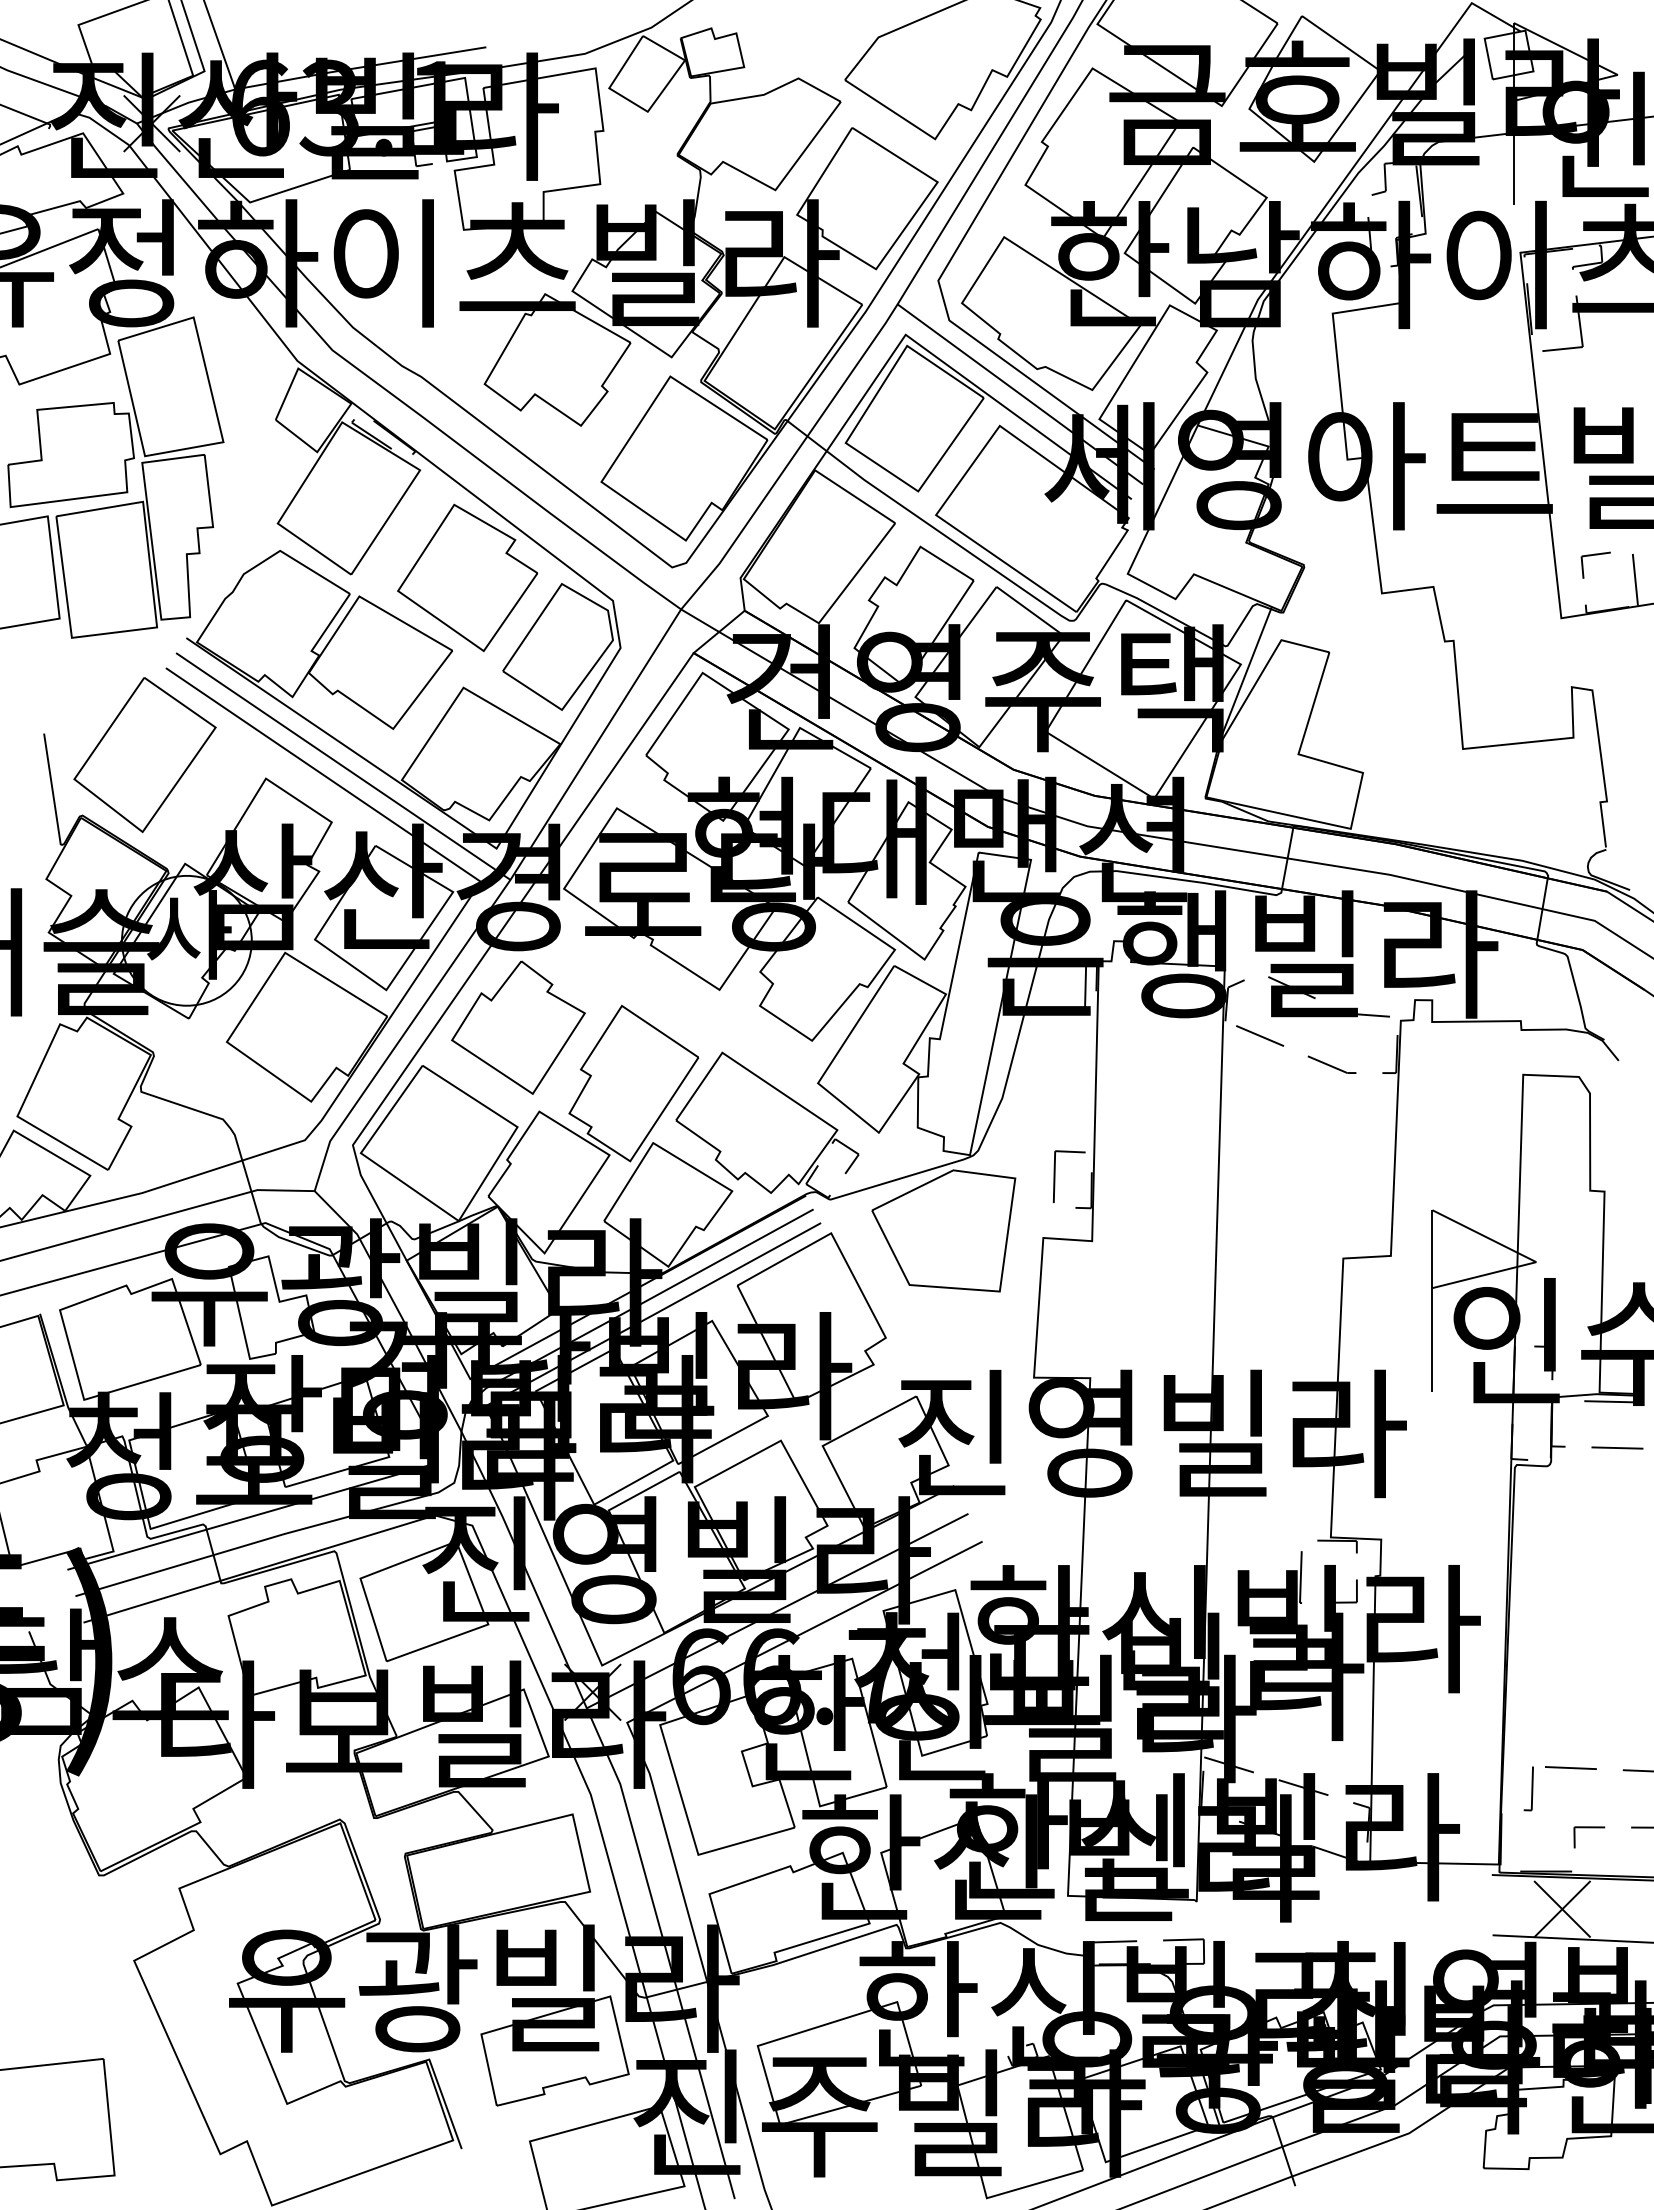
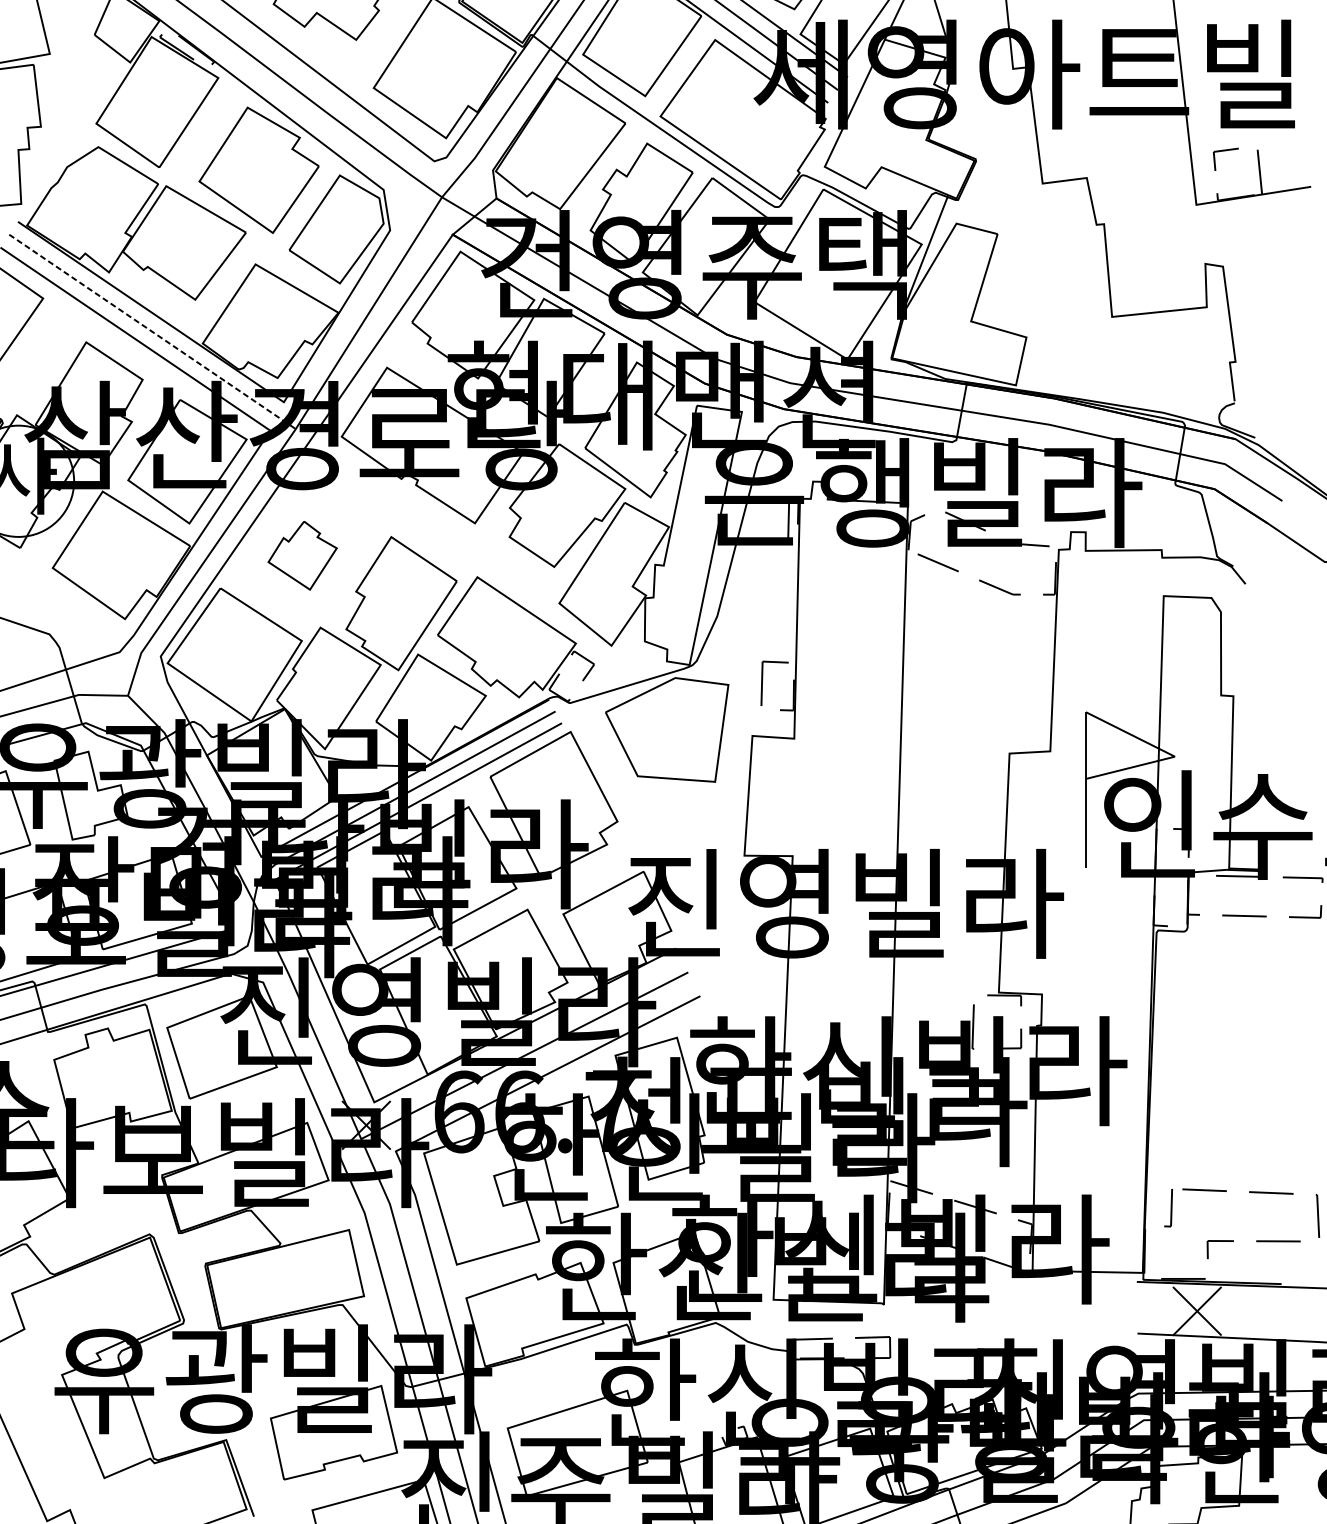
line: (342, 765) -> (151, 331), solid -> dashed
part: (518, 1027) -> (302, 555), size x0.6

